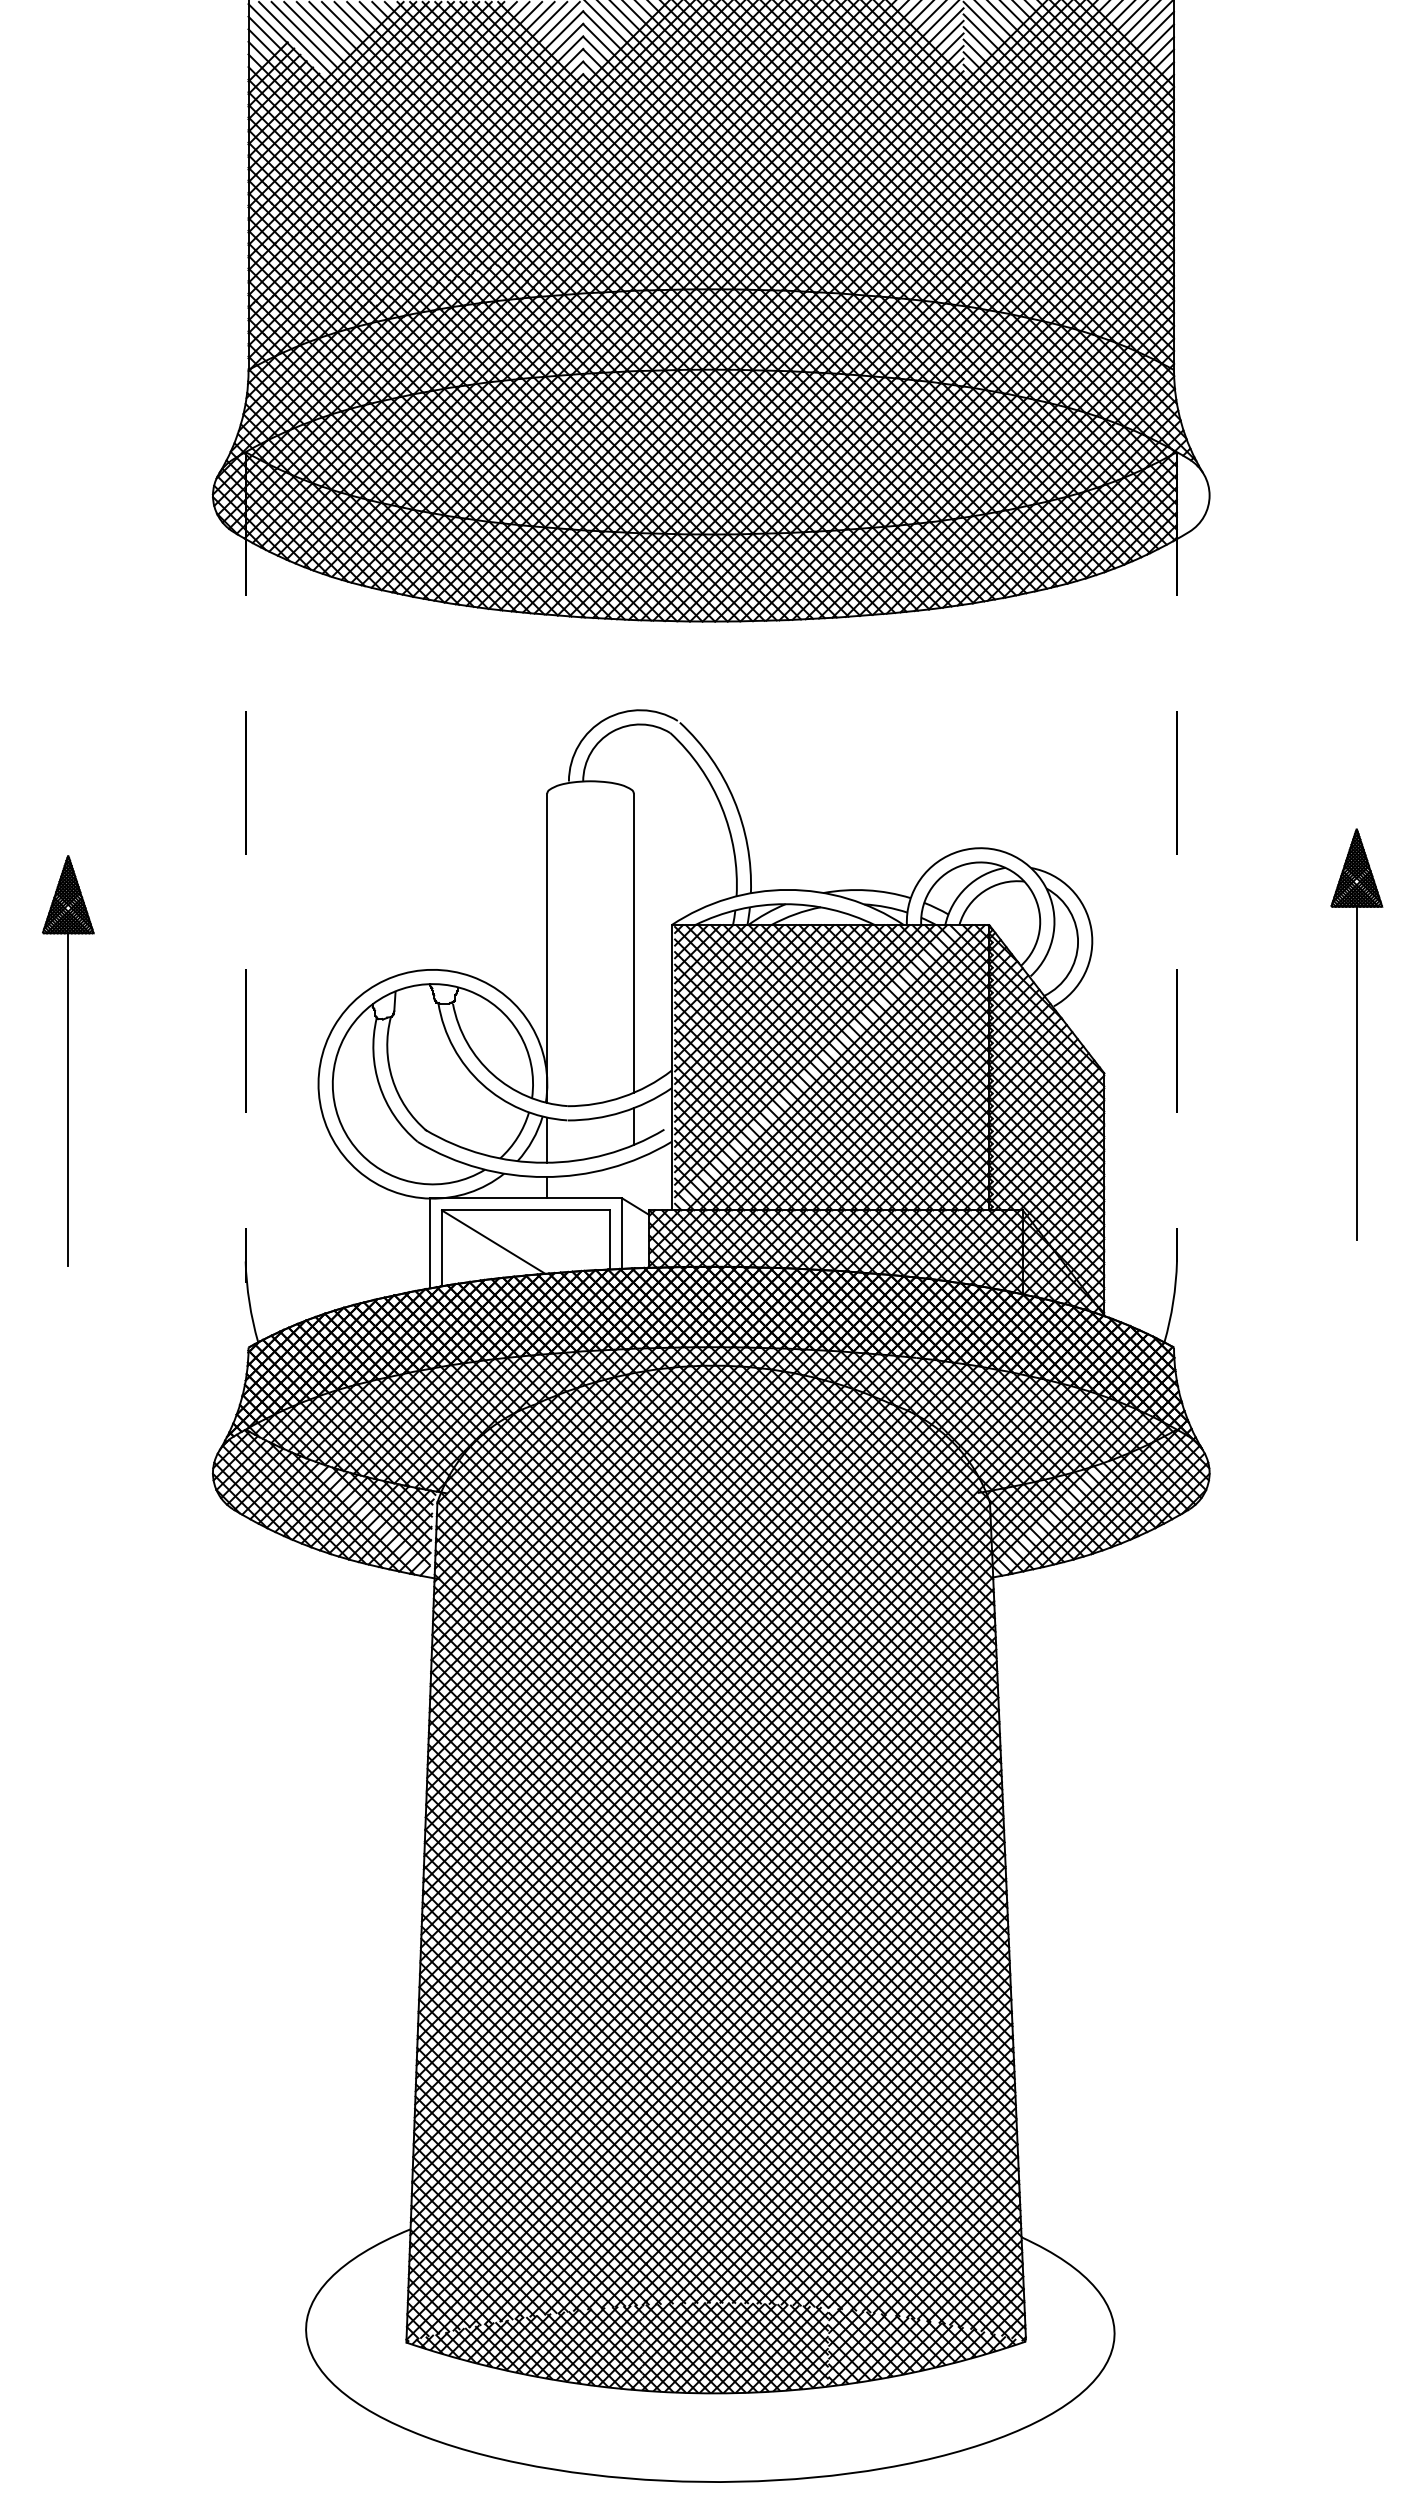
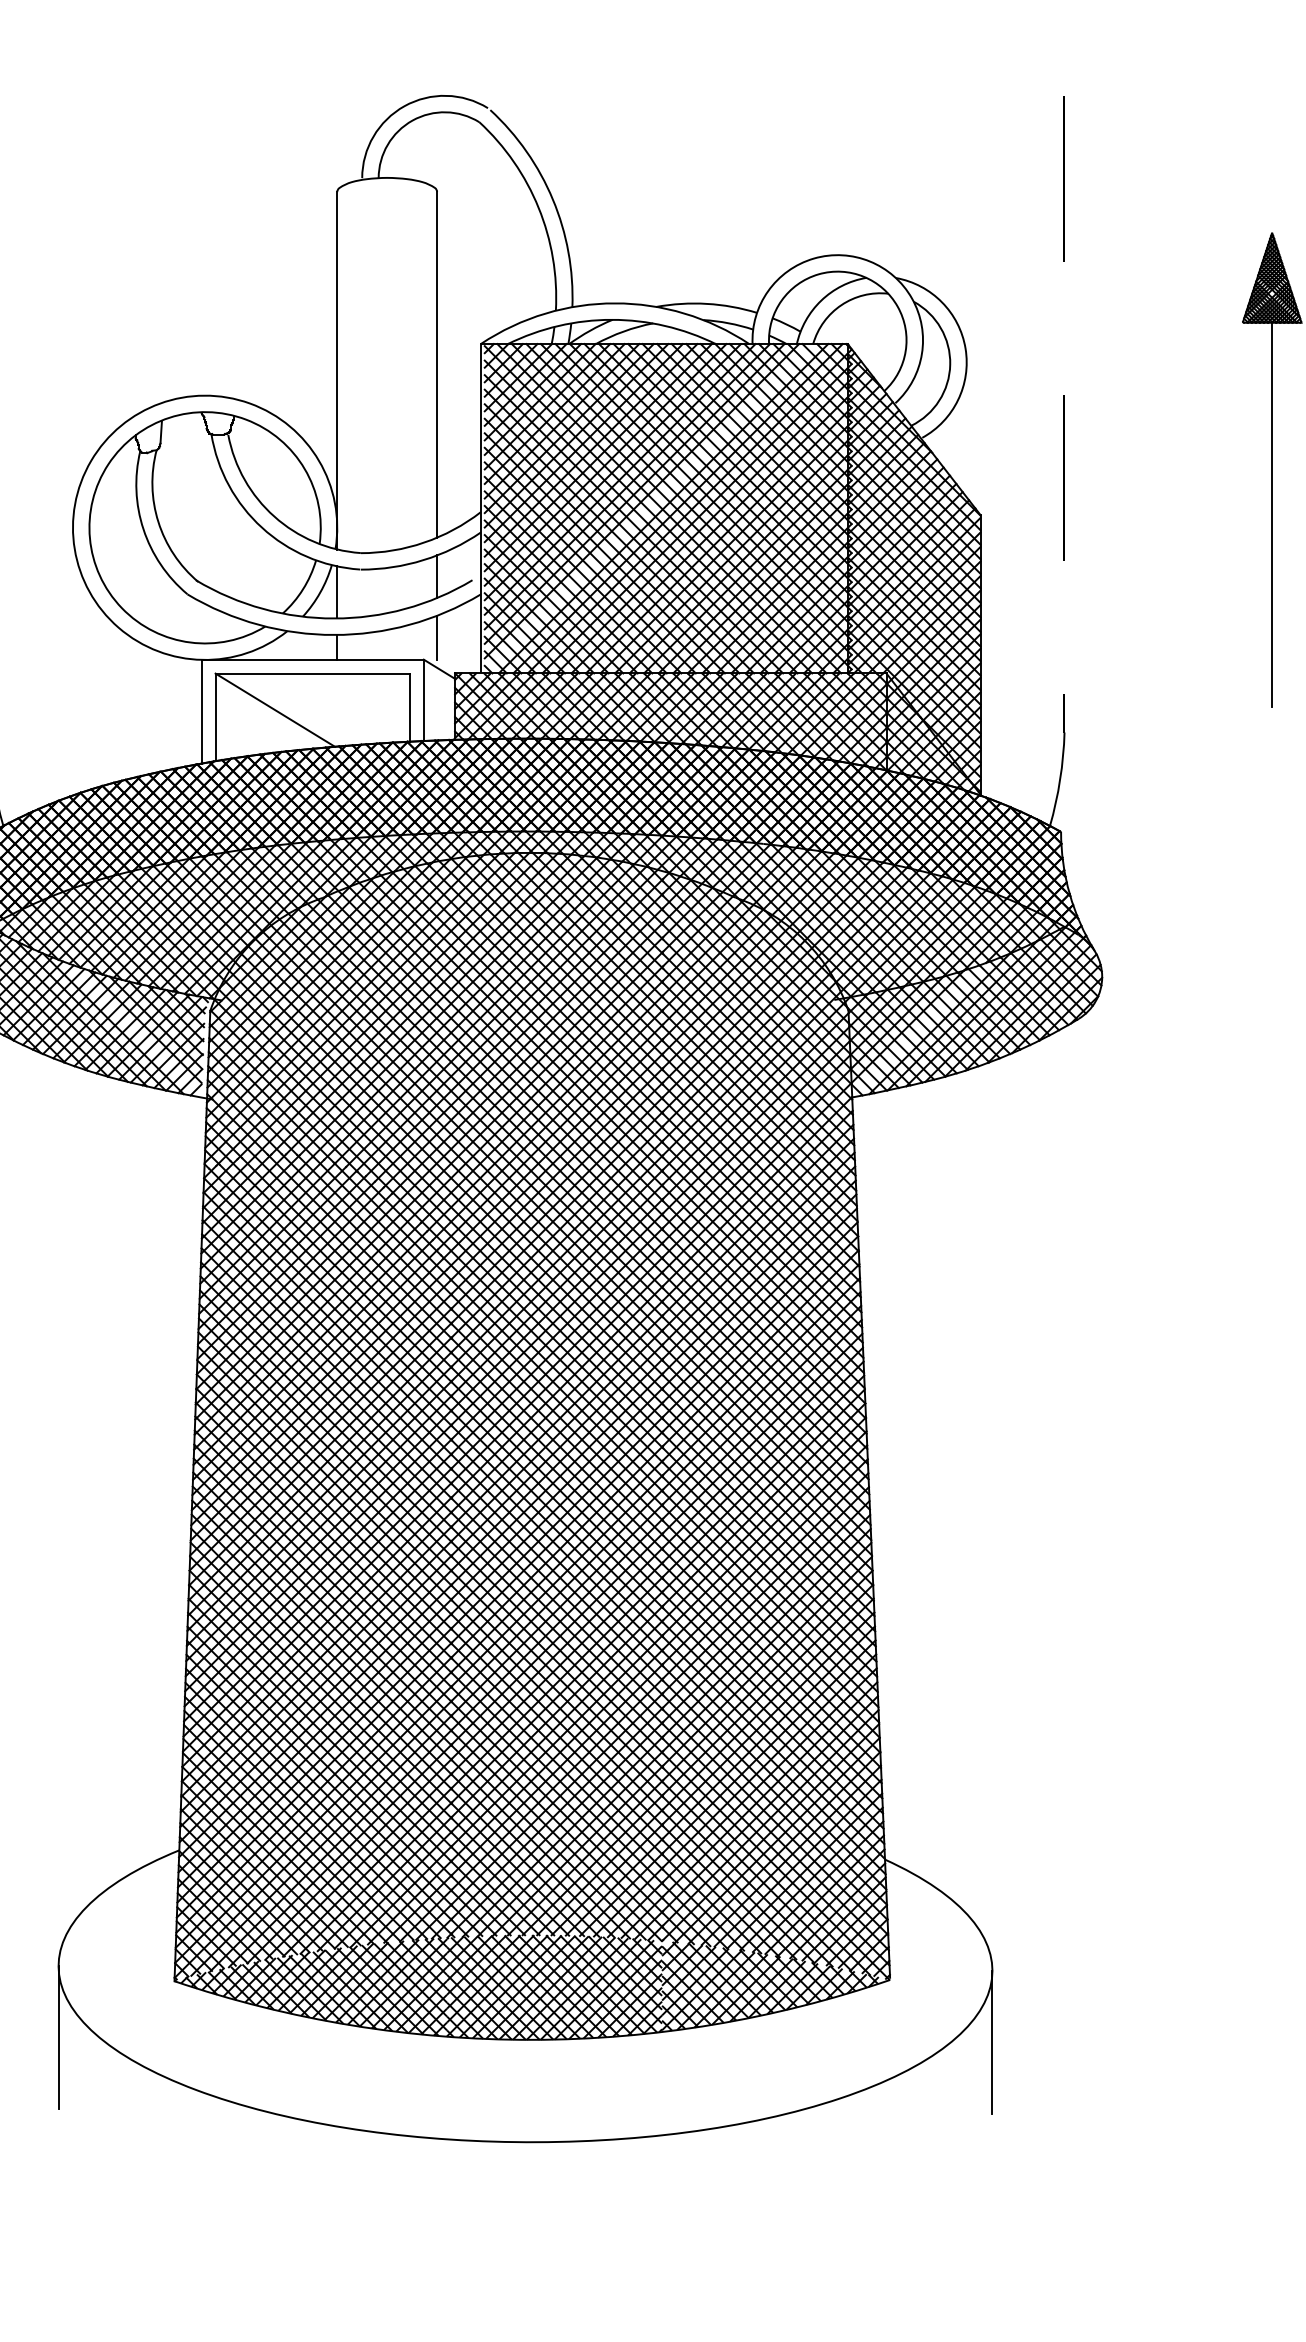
line: (633, 1179) -> (436, 637), added
line: (306, 2391) -> (59, 2037), added
line: (1114, 2395) -> (992, 2042), added

